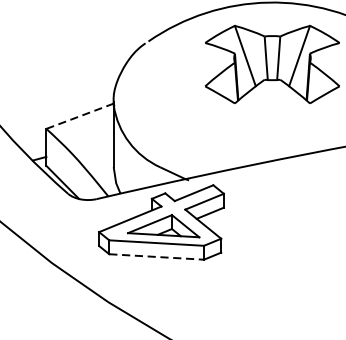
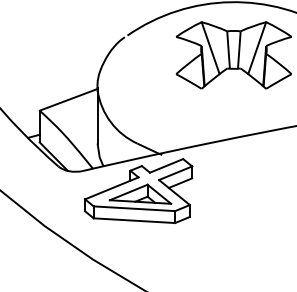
line: (79, 115) -> (68, 99), dashed -> solid
line: (156, 256) -> (134, 220), dashed -> solid

